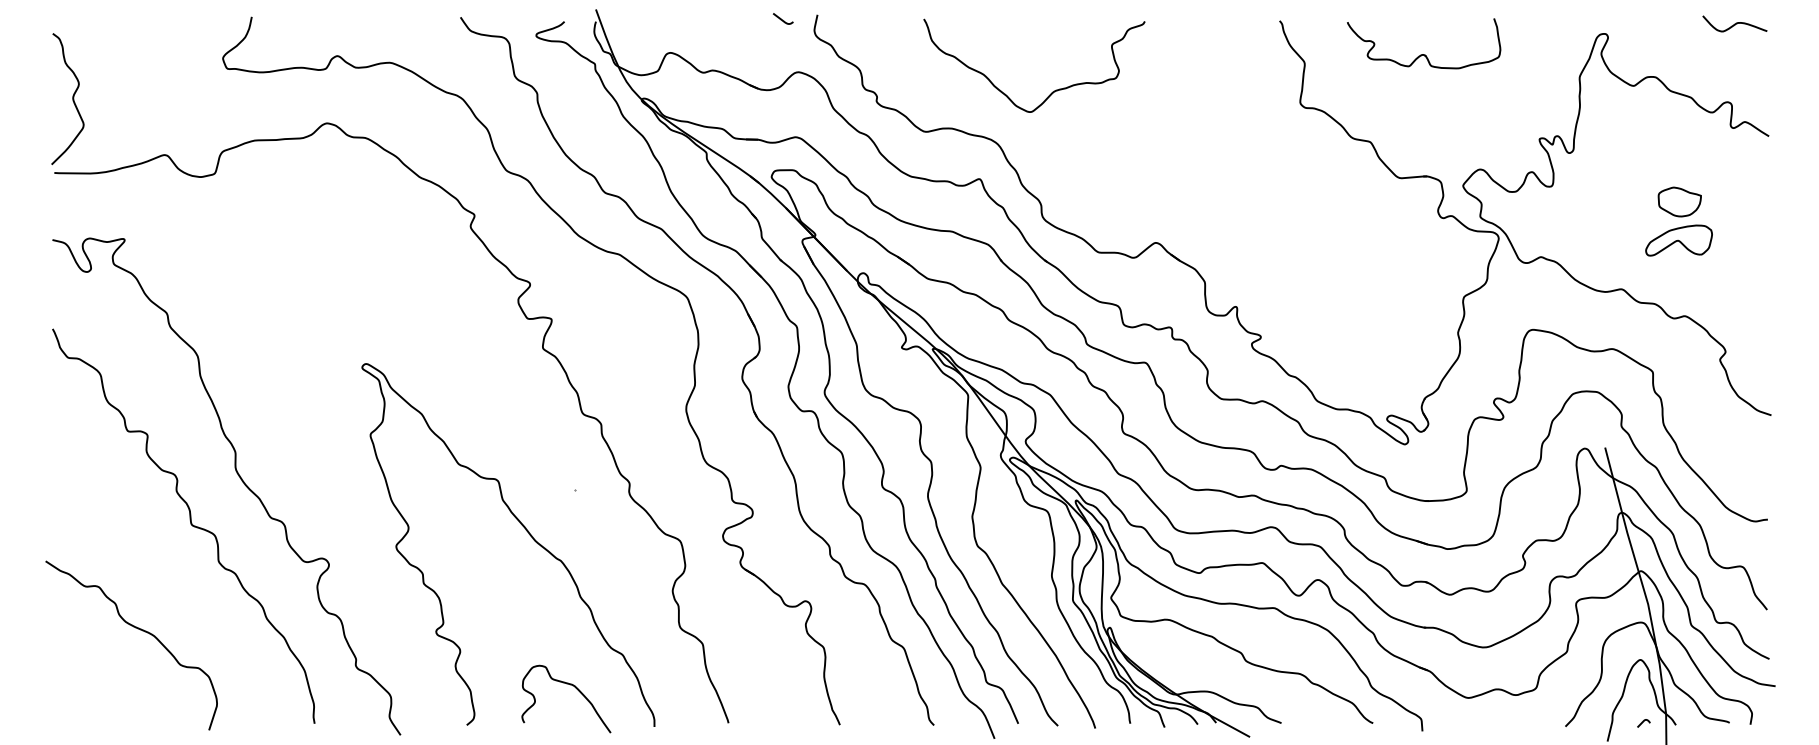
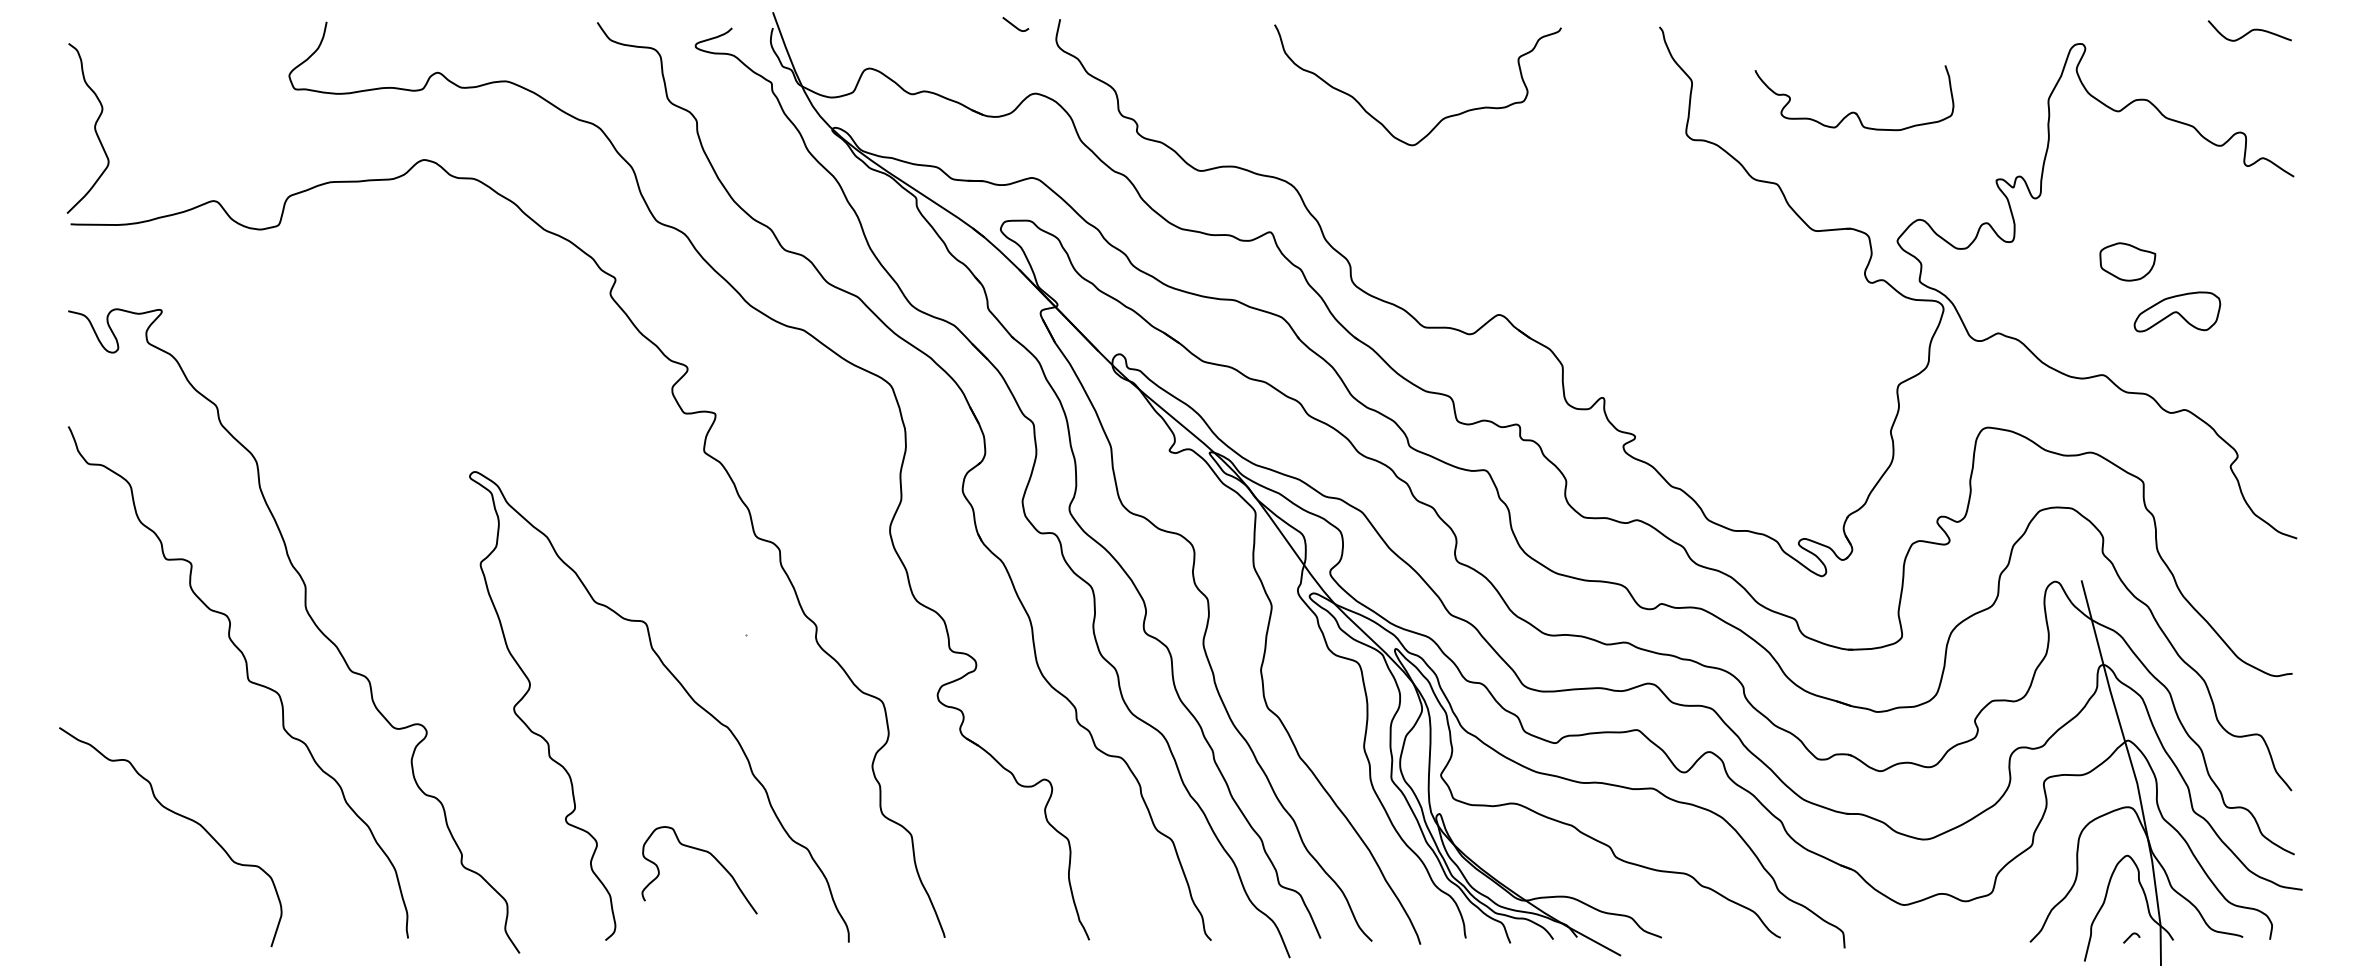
part: (1424, 54) -> (1855, 112), moved
curve: (1052, 91) -> (1441, 118), moved
part: (1679, 201) -> (2127, 261), moved
curve: (575, 688) -> (711, 856), moved

